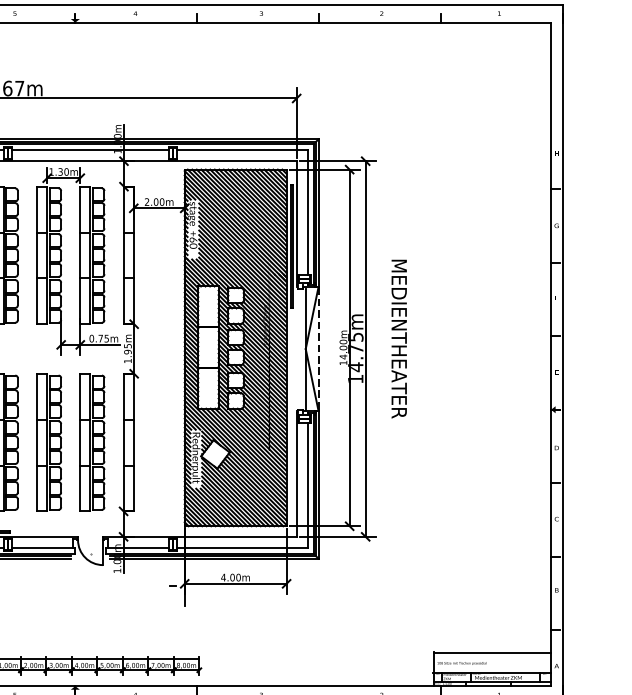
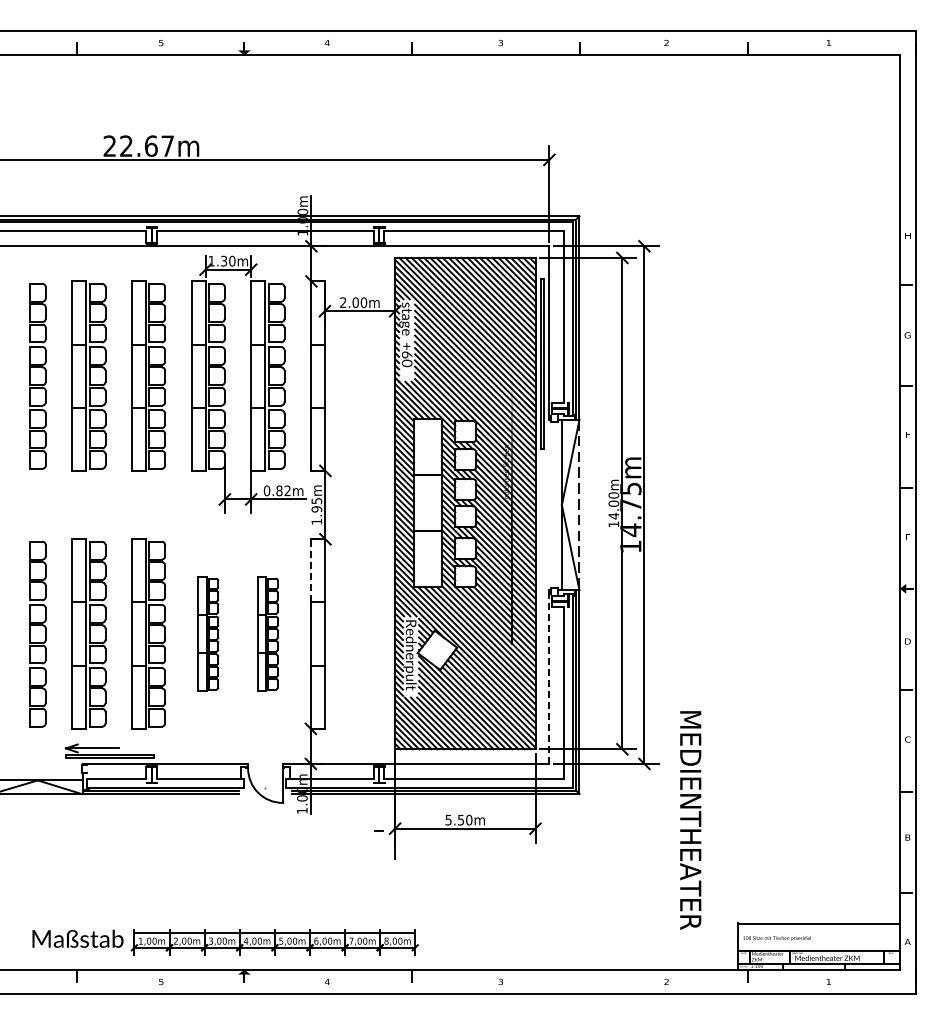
text: (103, 338) -> (283, 490), 0.75m -> 0.82m
text: (399, 339) -> (690, 820), moved
line: (123, 396) -> (310, 570), solid -> dashed
part: (49, 442) -> (208, 633), size x0.6
part: (92, 442) -> (267, 633), size x0.6
line: (296, 474) -> (549, 678), solid -> dashed
text: (227, 577) -> (454, 819), 4.00m -> 5.50m

